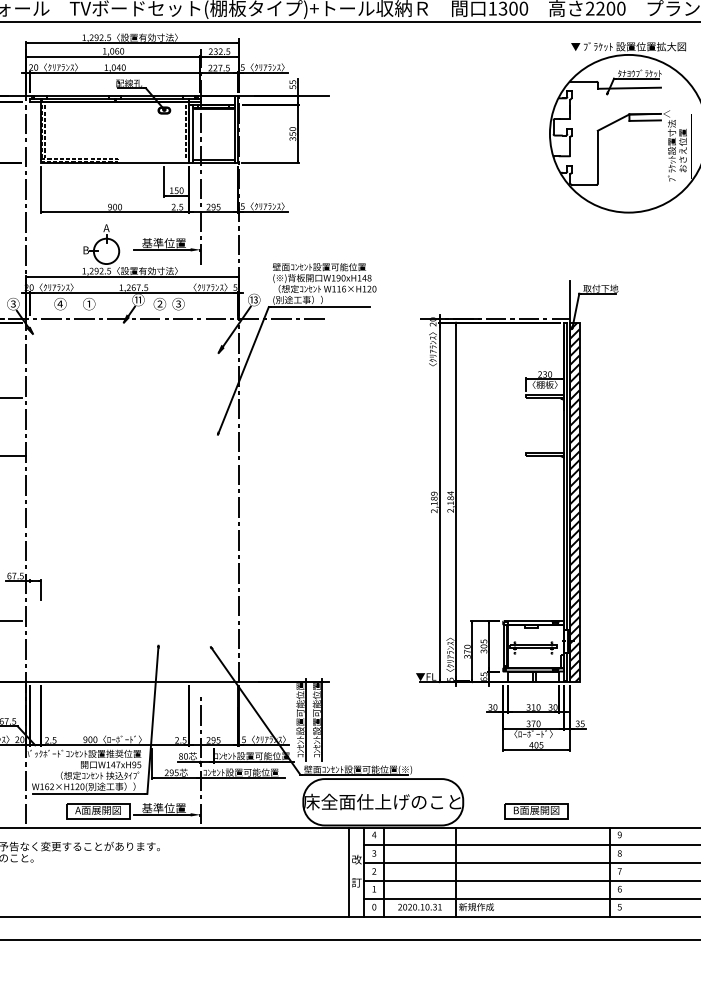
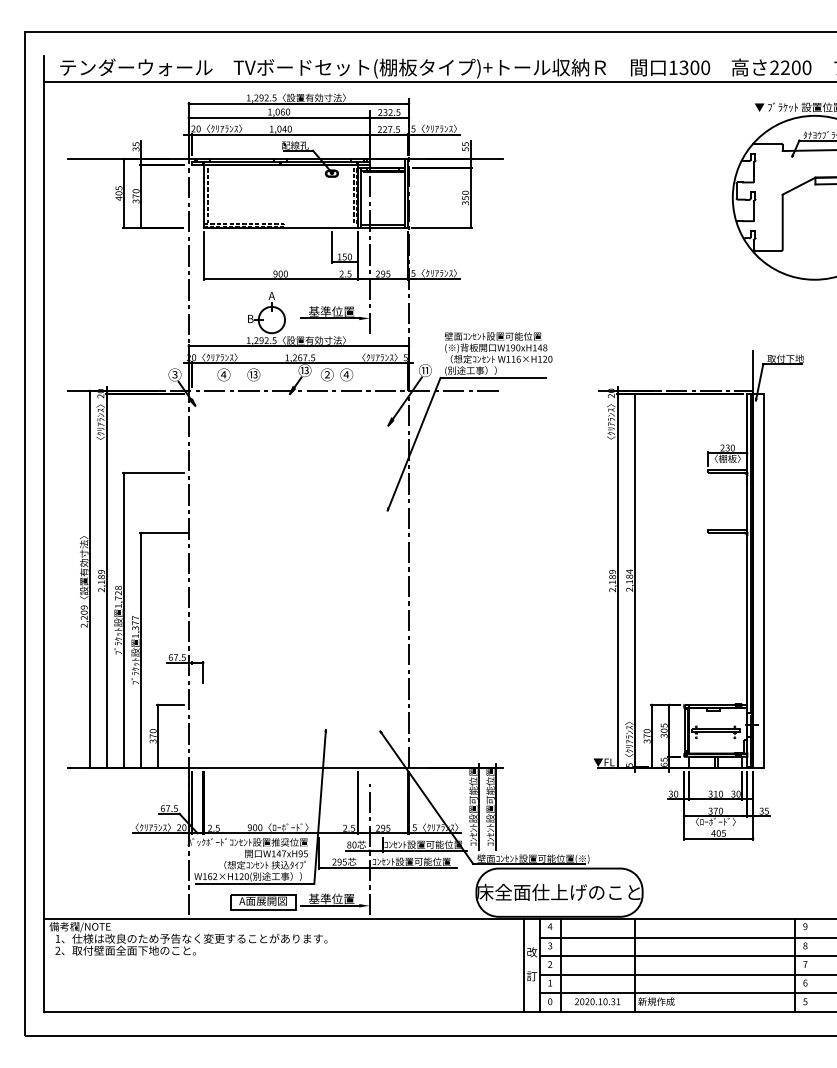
text: (137, 299) -> (304, 370), ⑪ -> ⑬
text: (254, 299) -> (425, 370), ⑬ -> ⑪
text: (88, 303) -> (253, 374), ① -> ⑬
text: (178, 303) -> (346, 374), ③ -> ④
hatch: (574, 501) -> (758, 580), removed
part: (536, 811) -> (718, 902), removed

